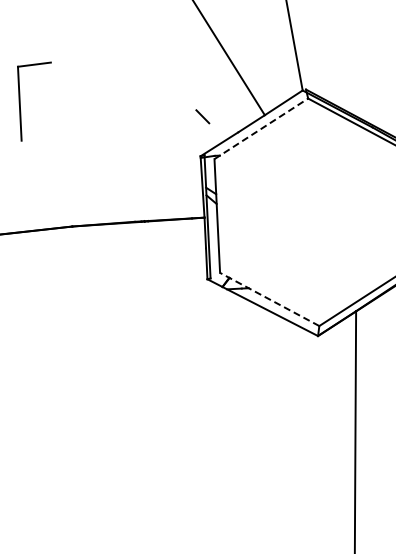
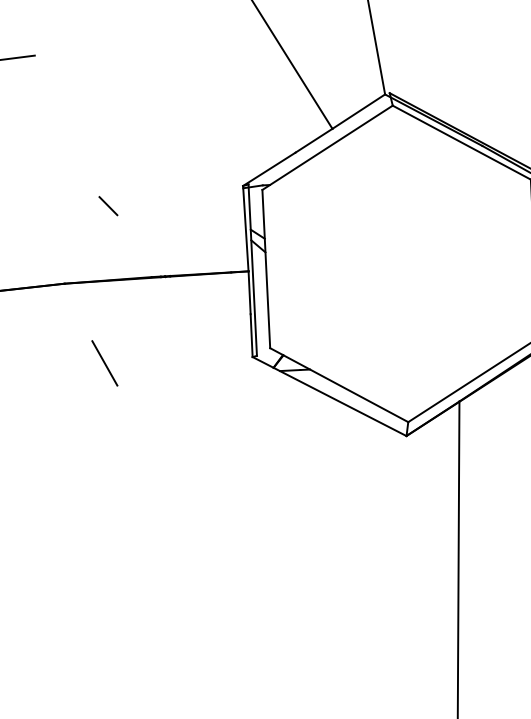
line: (202, 116) -> (108, 205), moved
line: (261, 128) -> (327, 147), dashed -> solid
line: (101, 283) -> (105, 362), added
line: (269, 299) -> (338, 385), dashed -> solid

